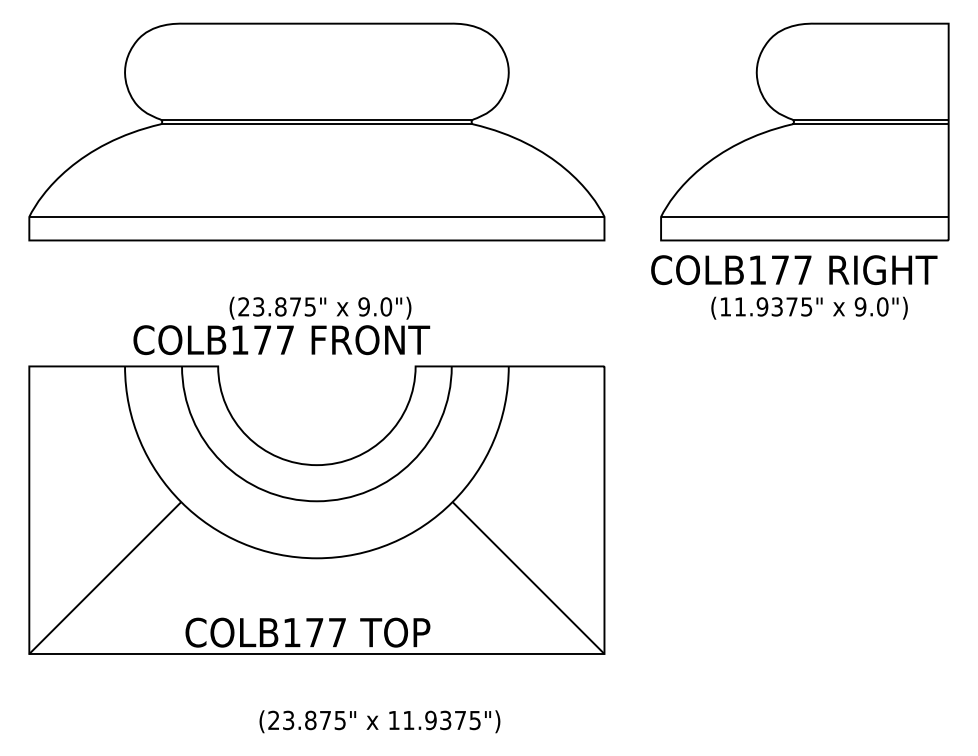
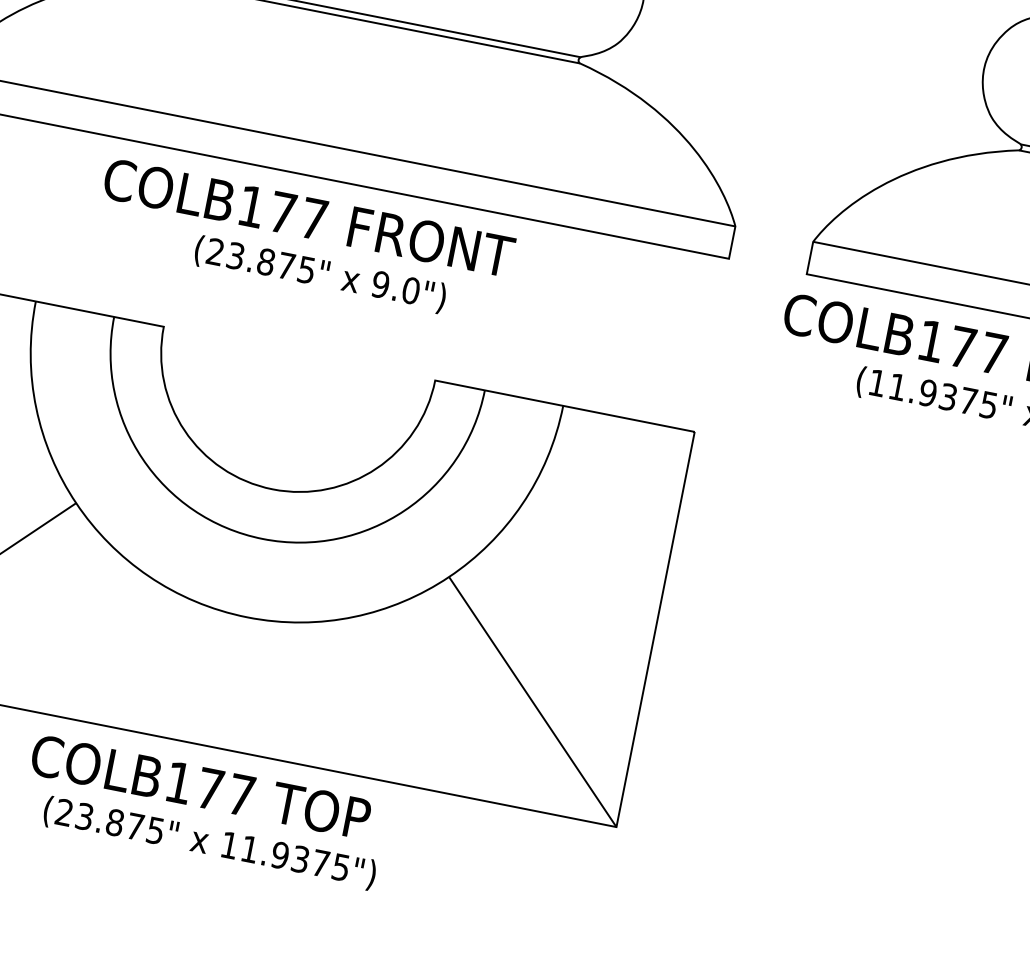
text: (281, 340) -> (308, 218), moved
text: (307, 632) -> (200, 786), moved
text: (379, 721) -> (209, 842), moved

